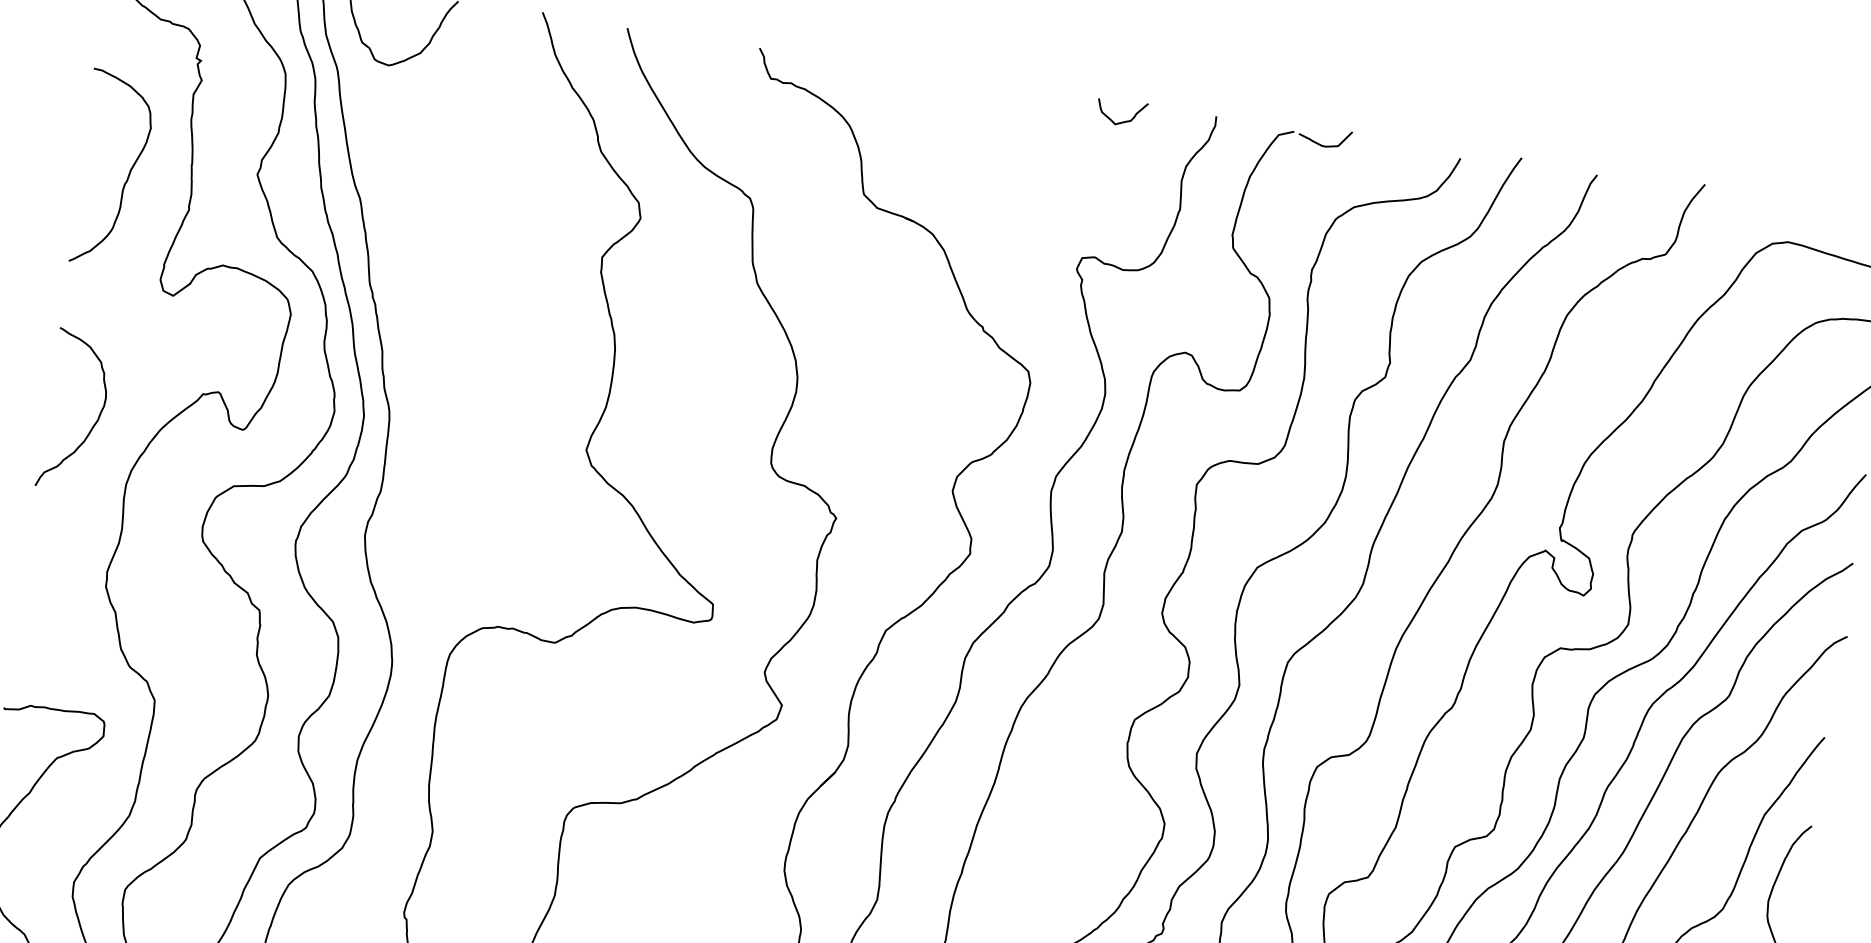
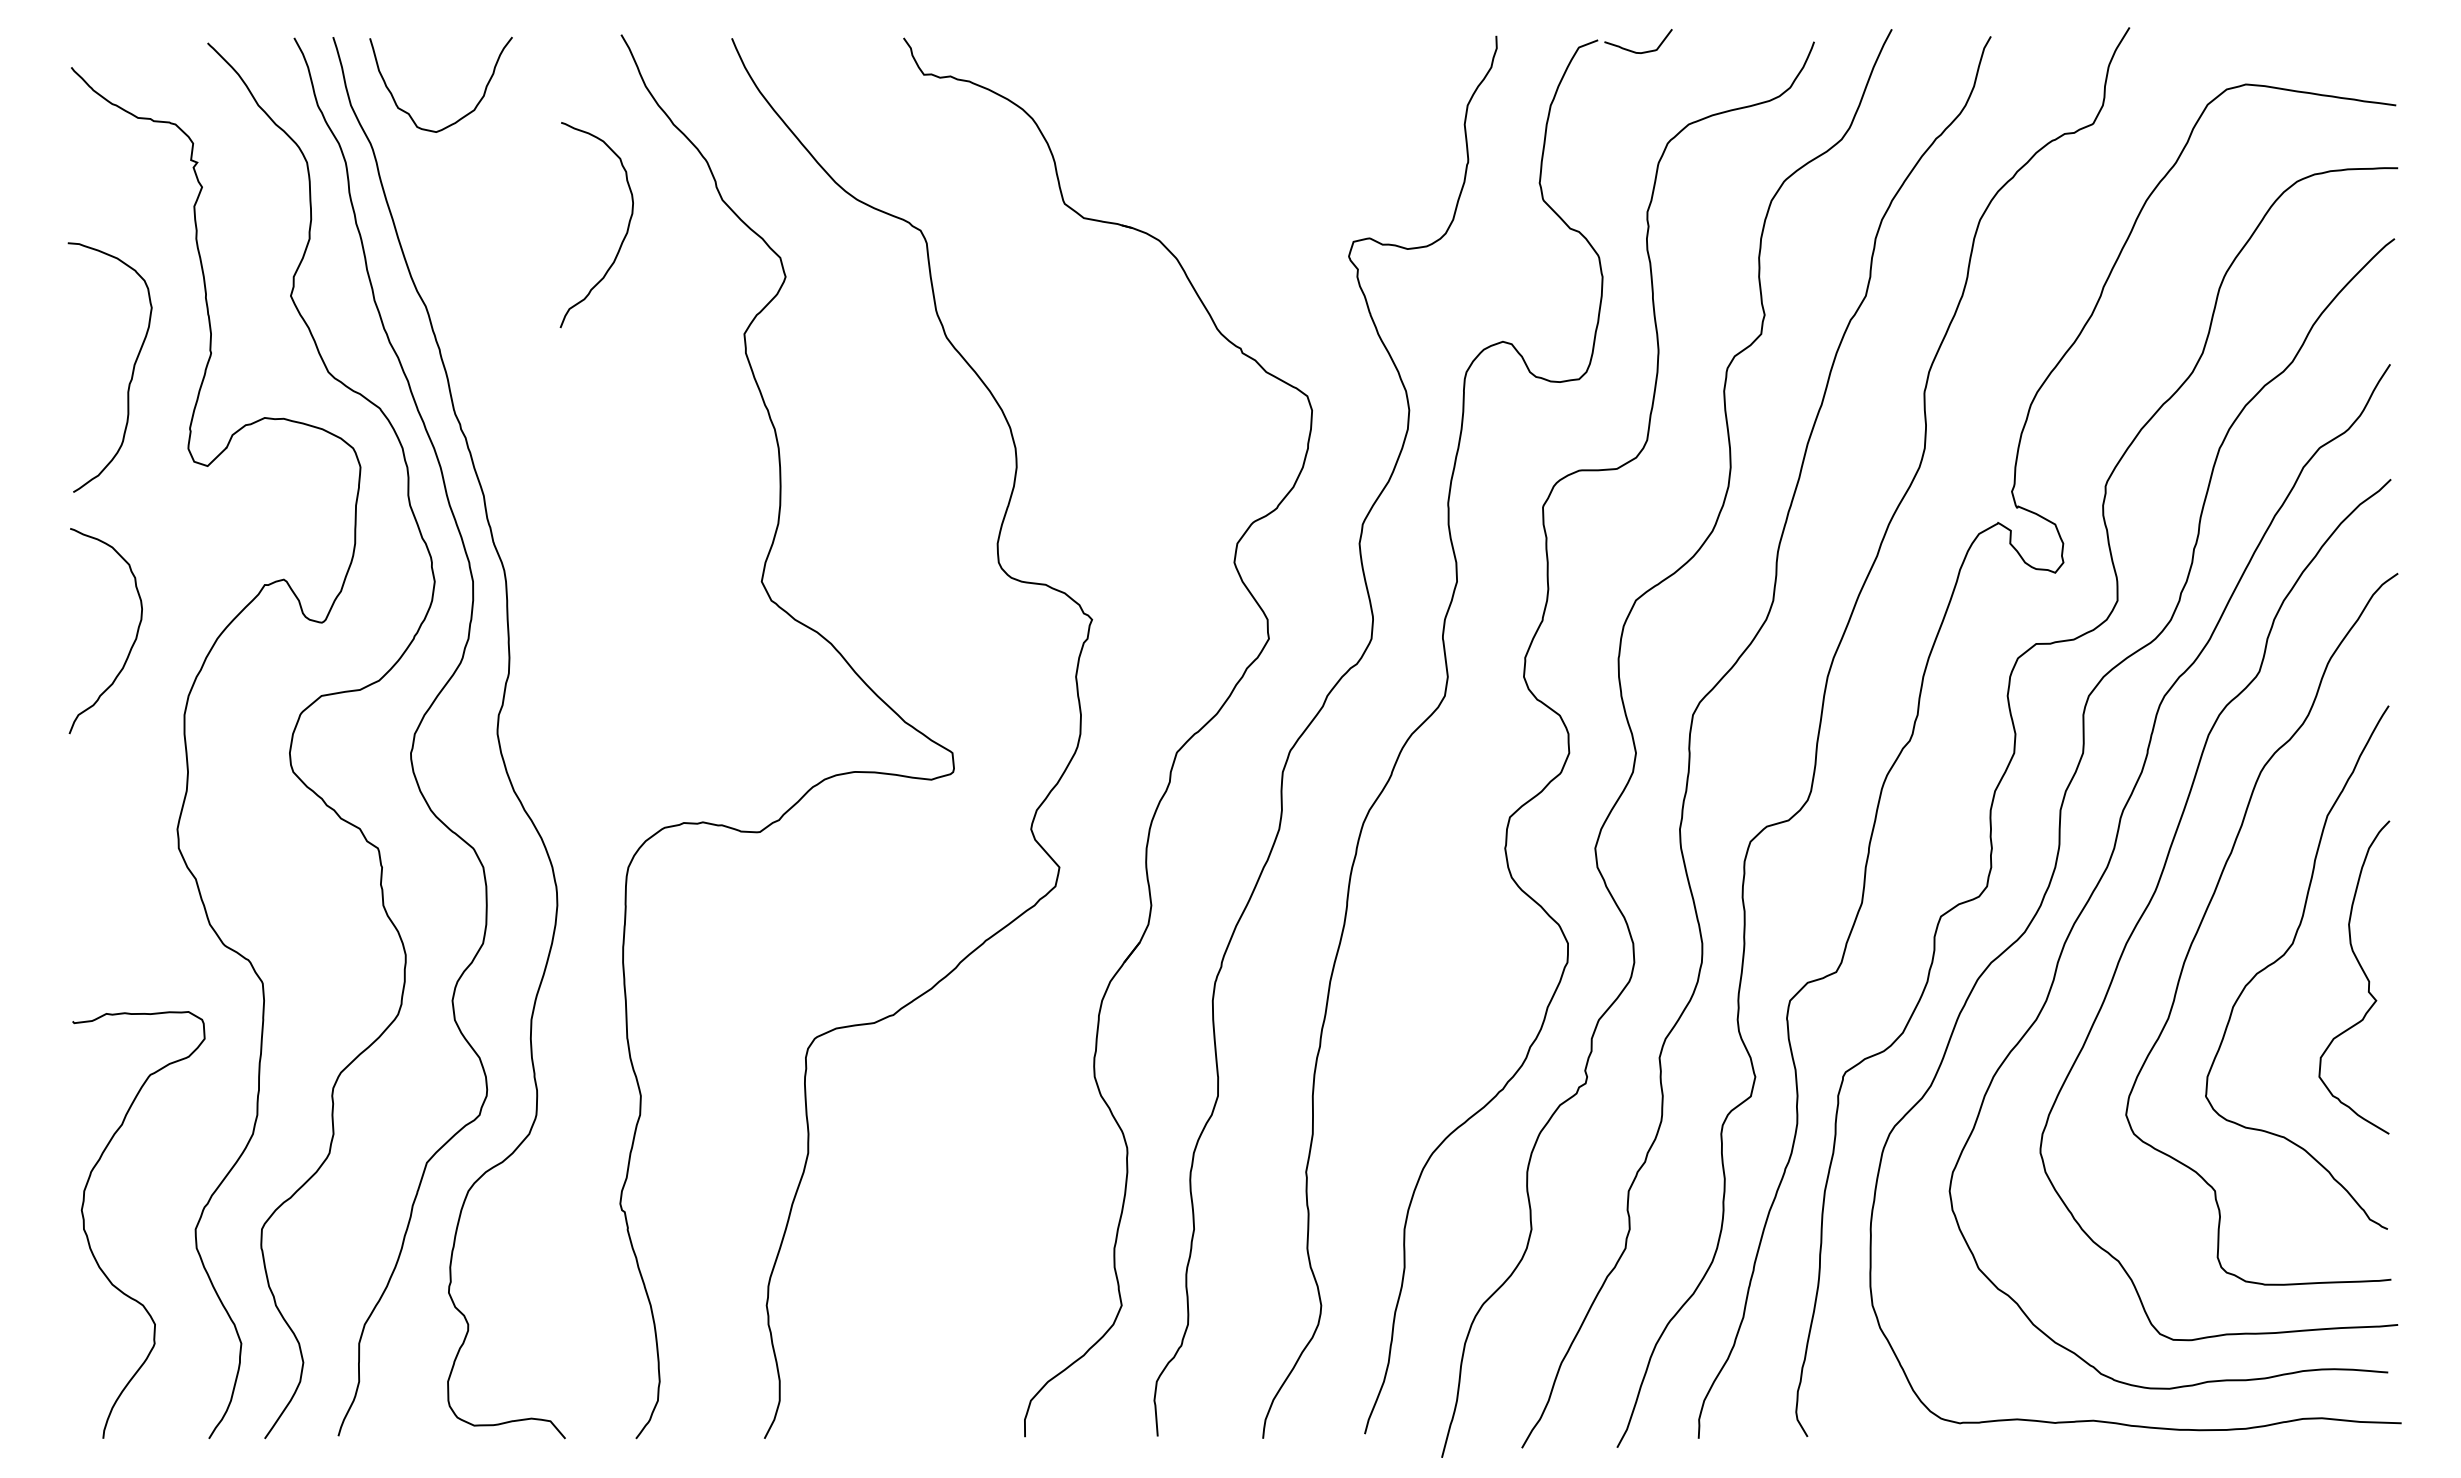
curve: (1125, 120) -> (1381, 59), removed
curve: (519, 170) -> (622, 239), added
curve: (128, 173) -> (132, 369), moved

